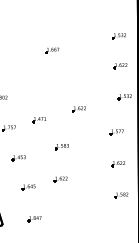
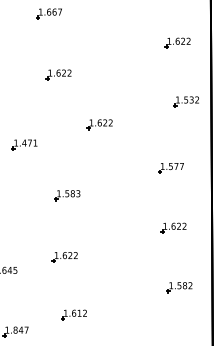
part: (57, 83) -> (58, 76), added
part: (65, 210) -> (73, 315), added

